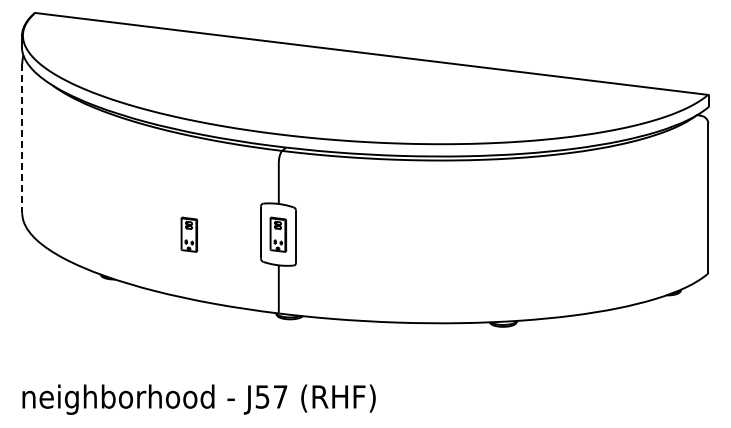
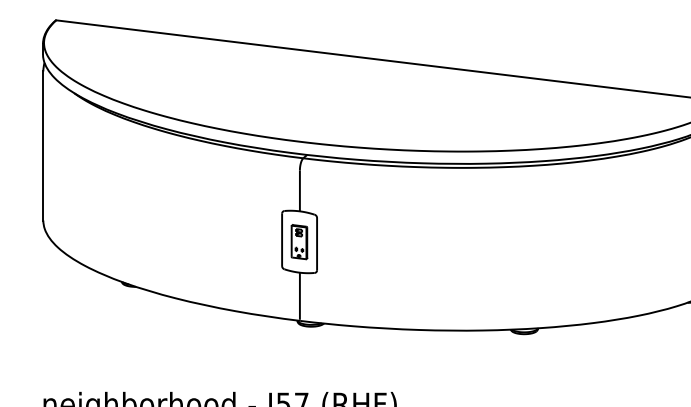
line: (22, 138) -> (43, 145), dashed -> solid
part: (189, 234) -> (210, 241), removed

